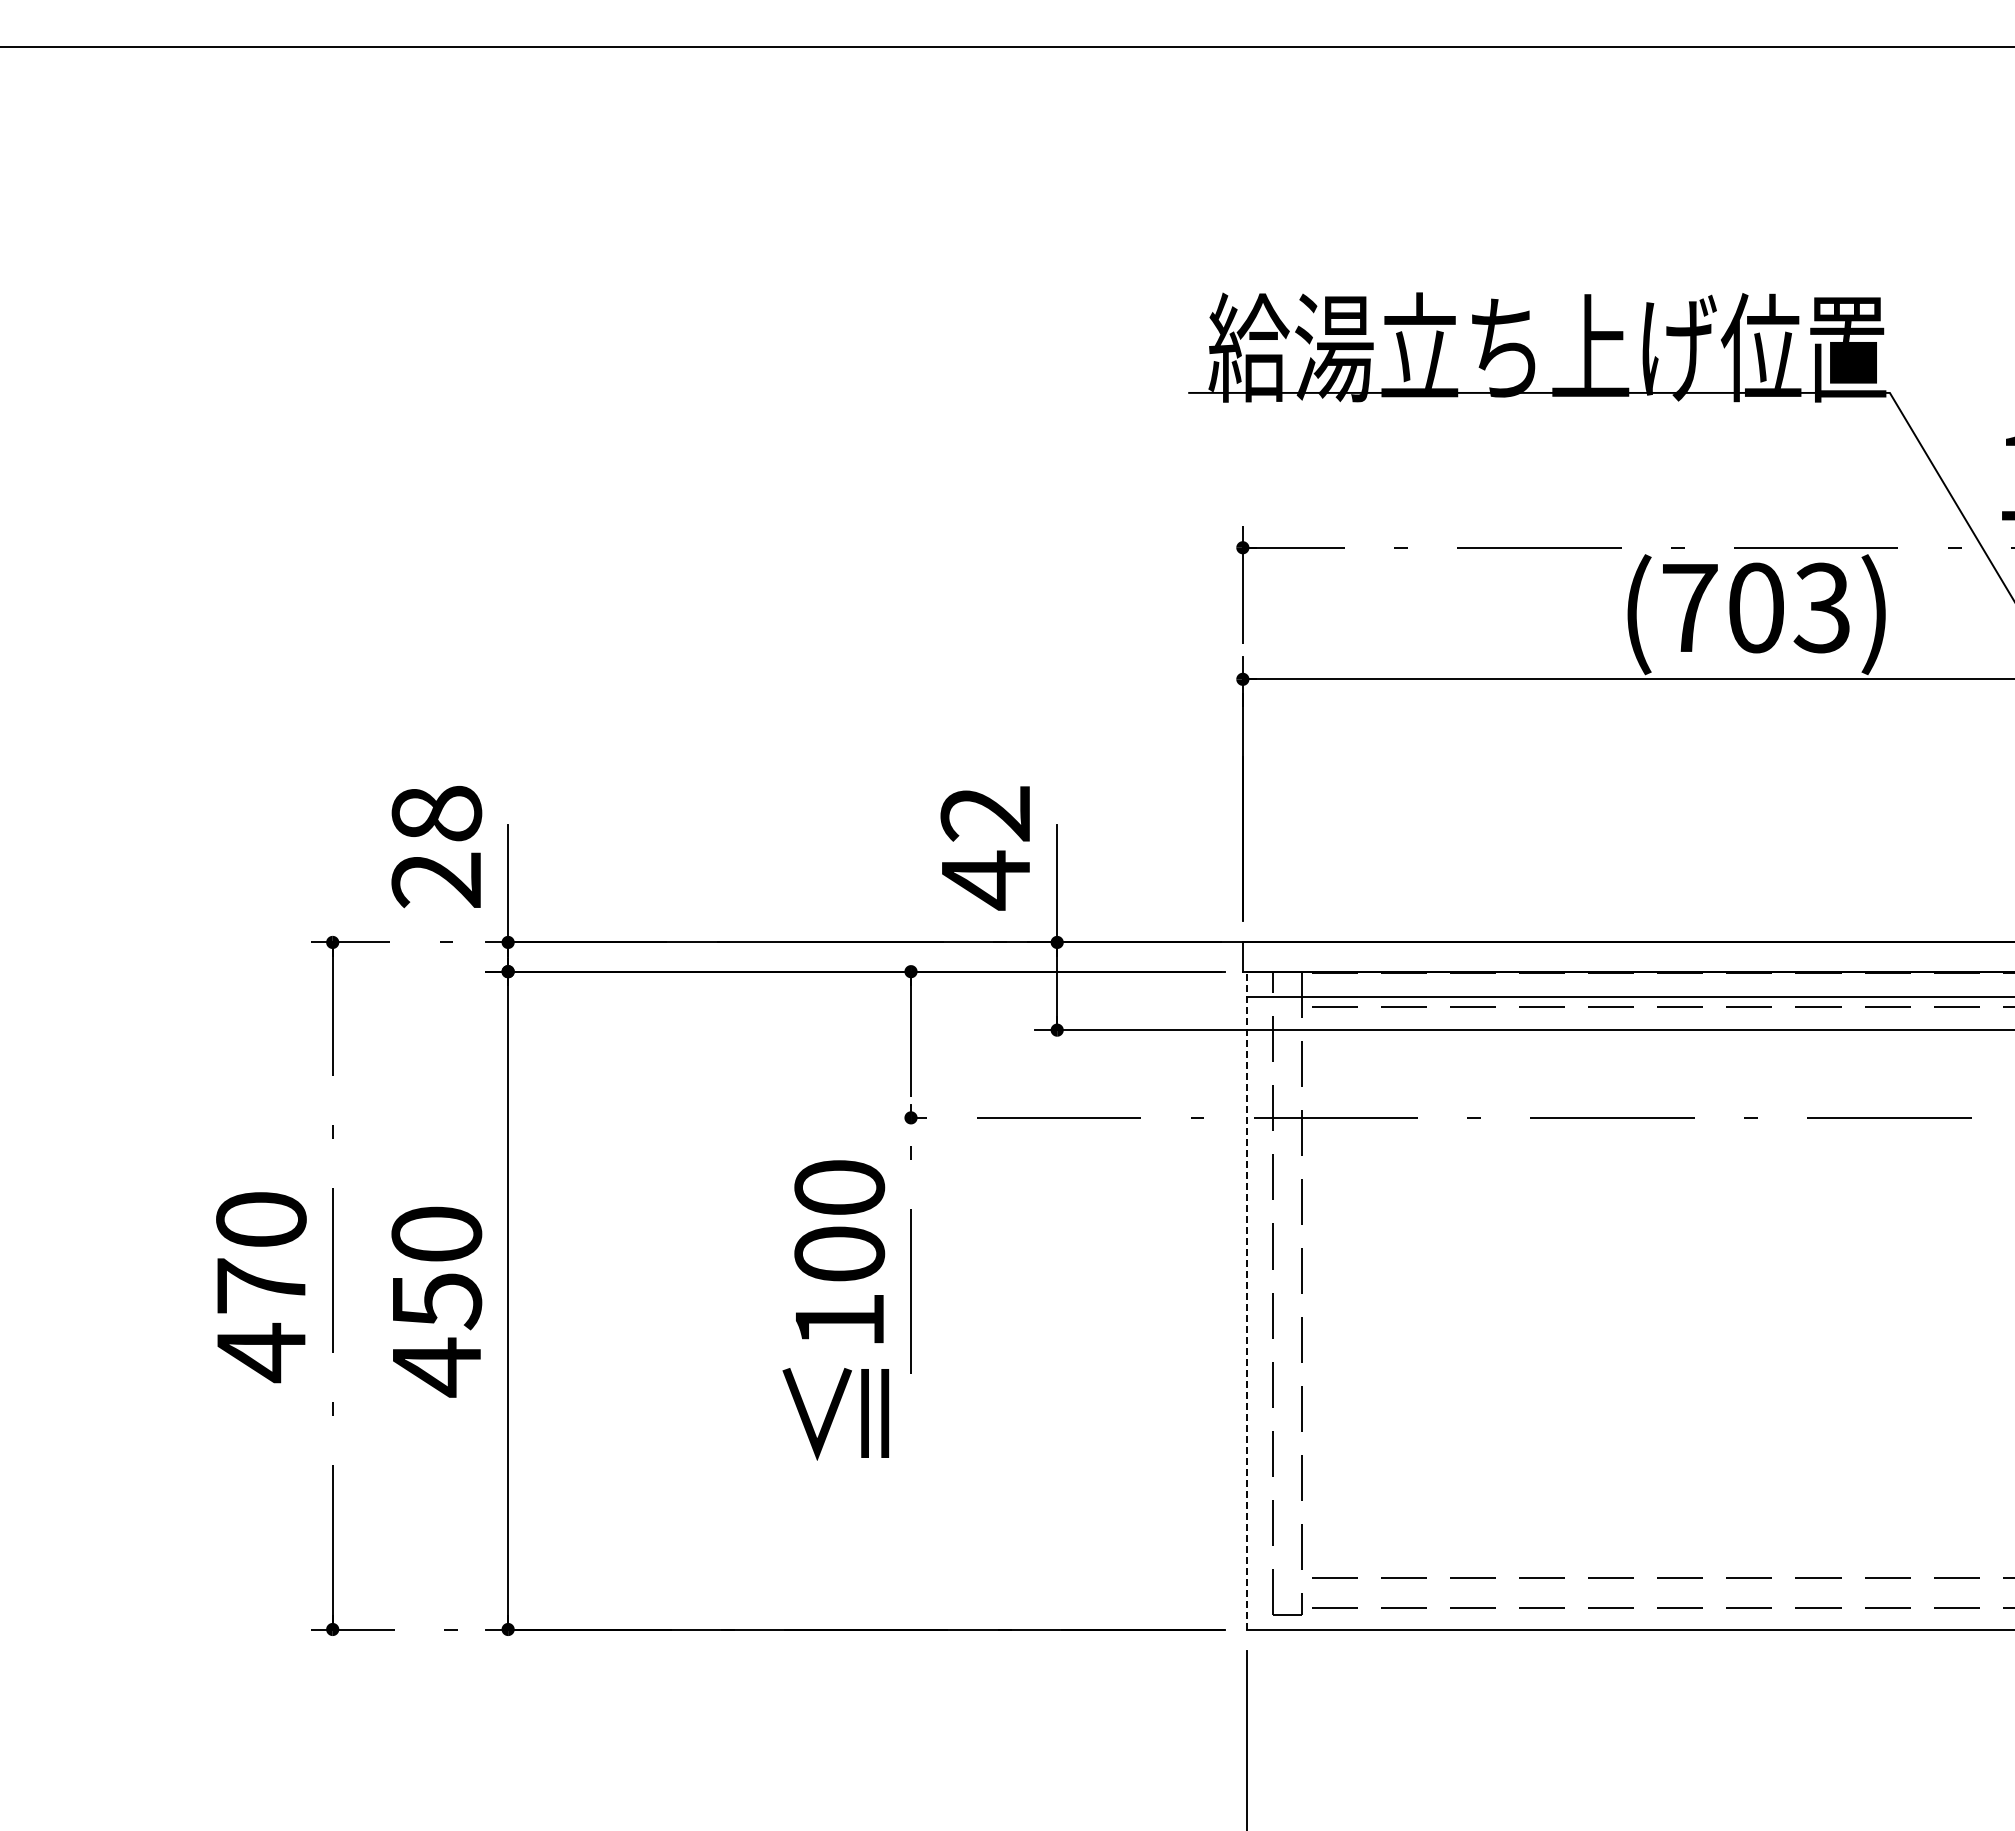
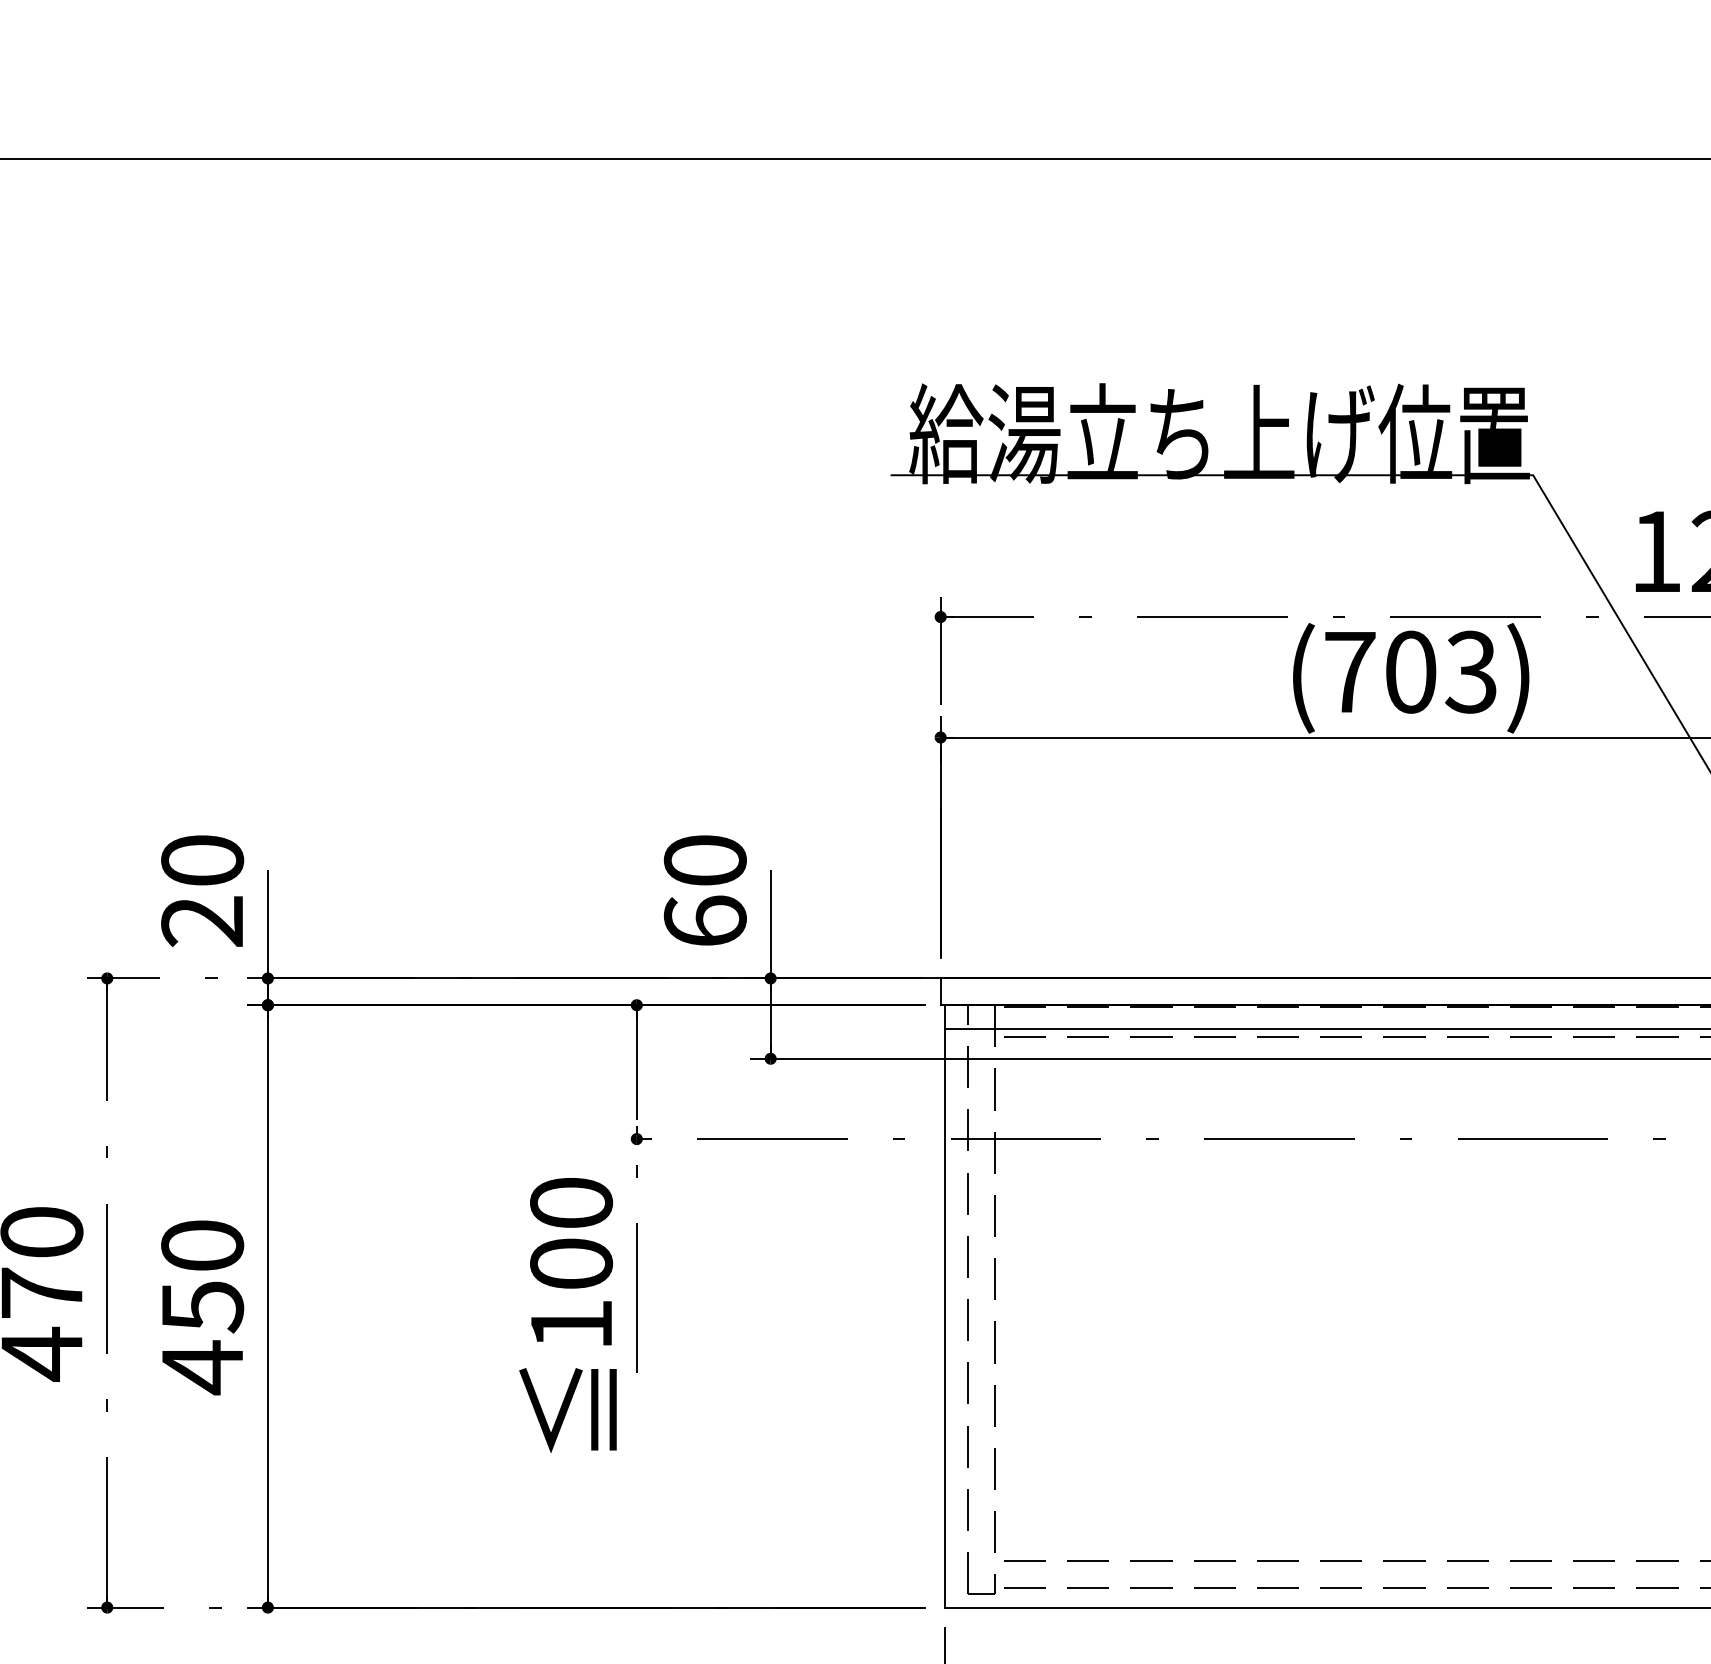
text: (436, 813) -> (202, 860), 28 -> 20
text: (985, 848) -> (705, 892), 42 -> 60
line: (1247, 1300) -> (944, 1306), dashed -> solid

